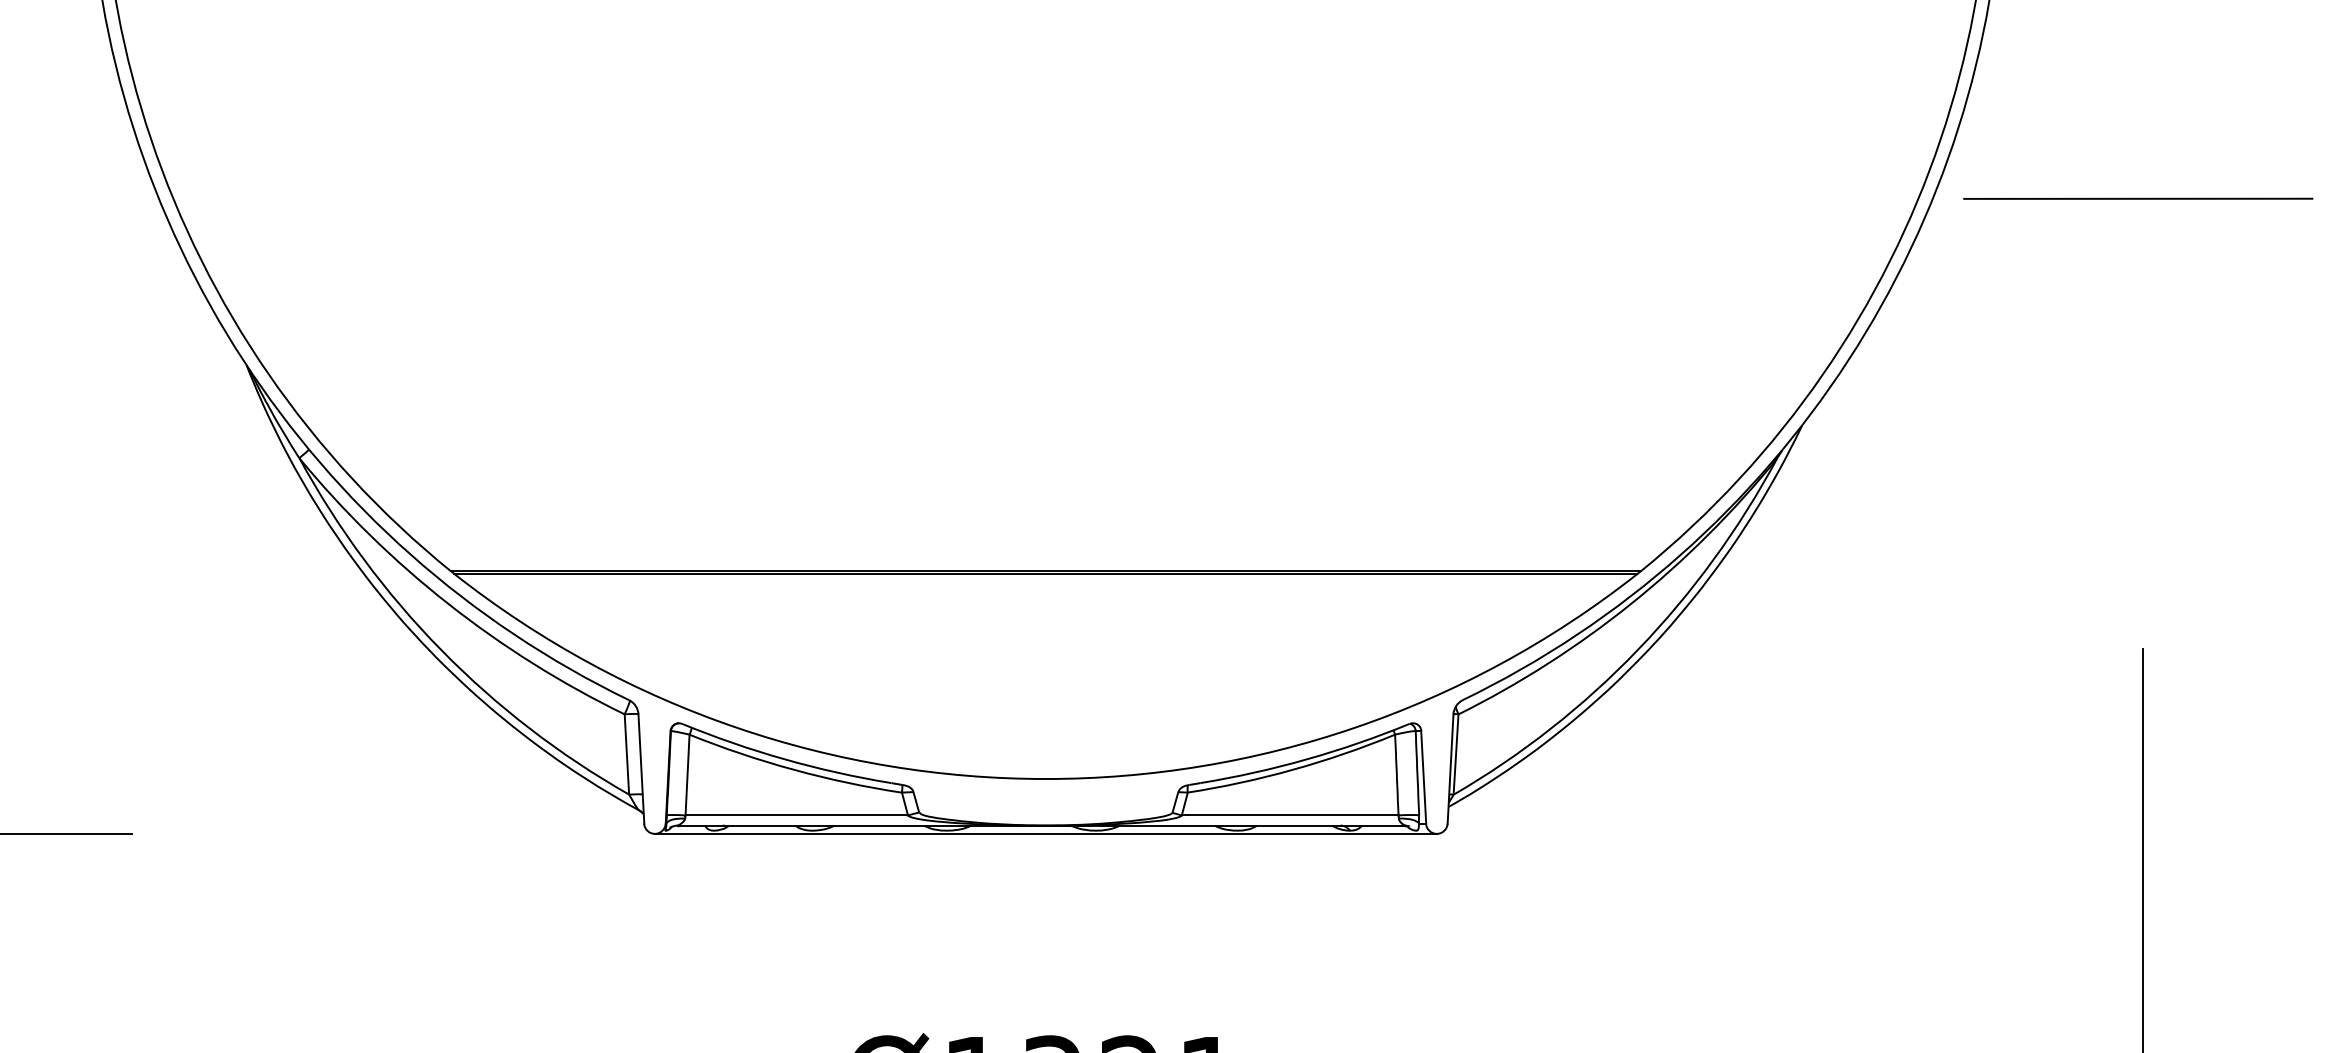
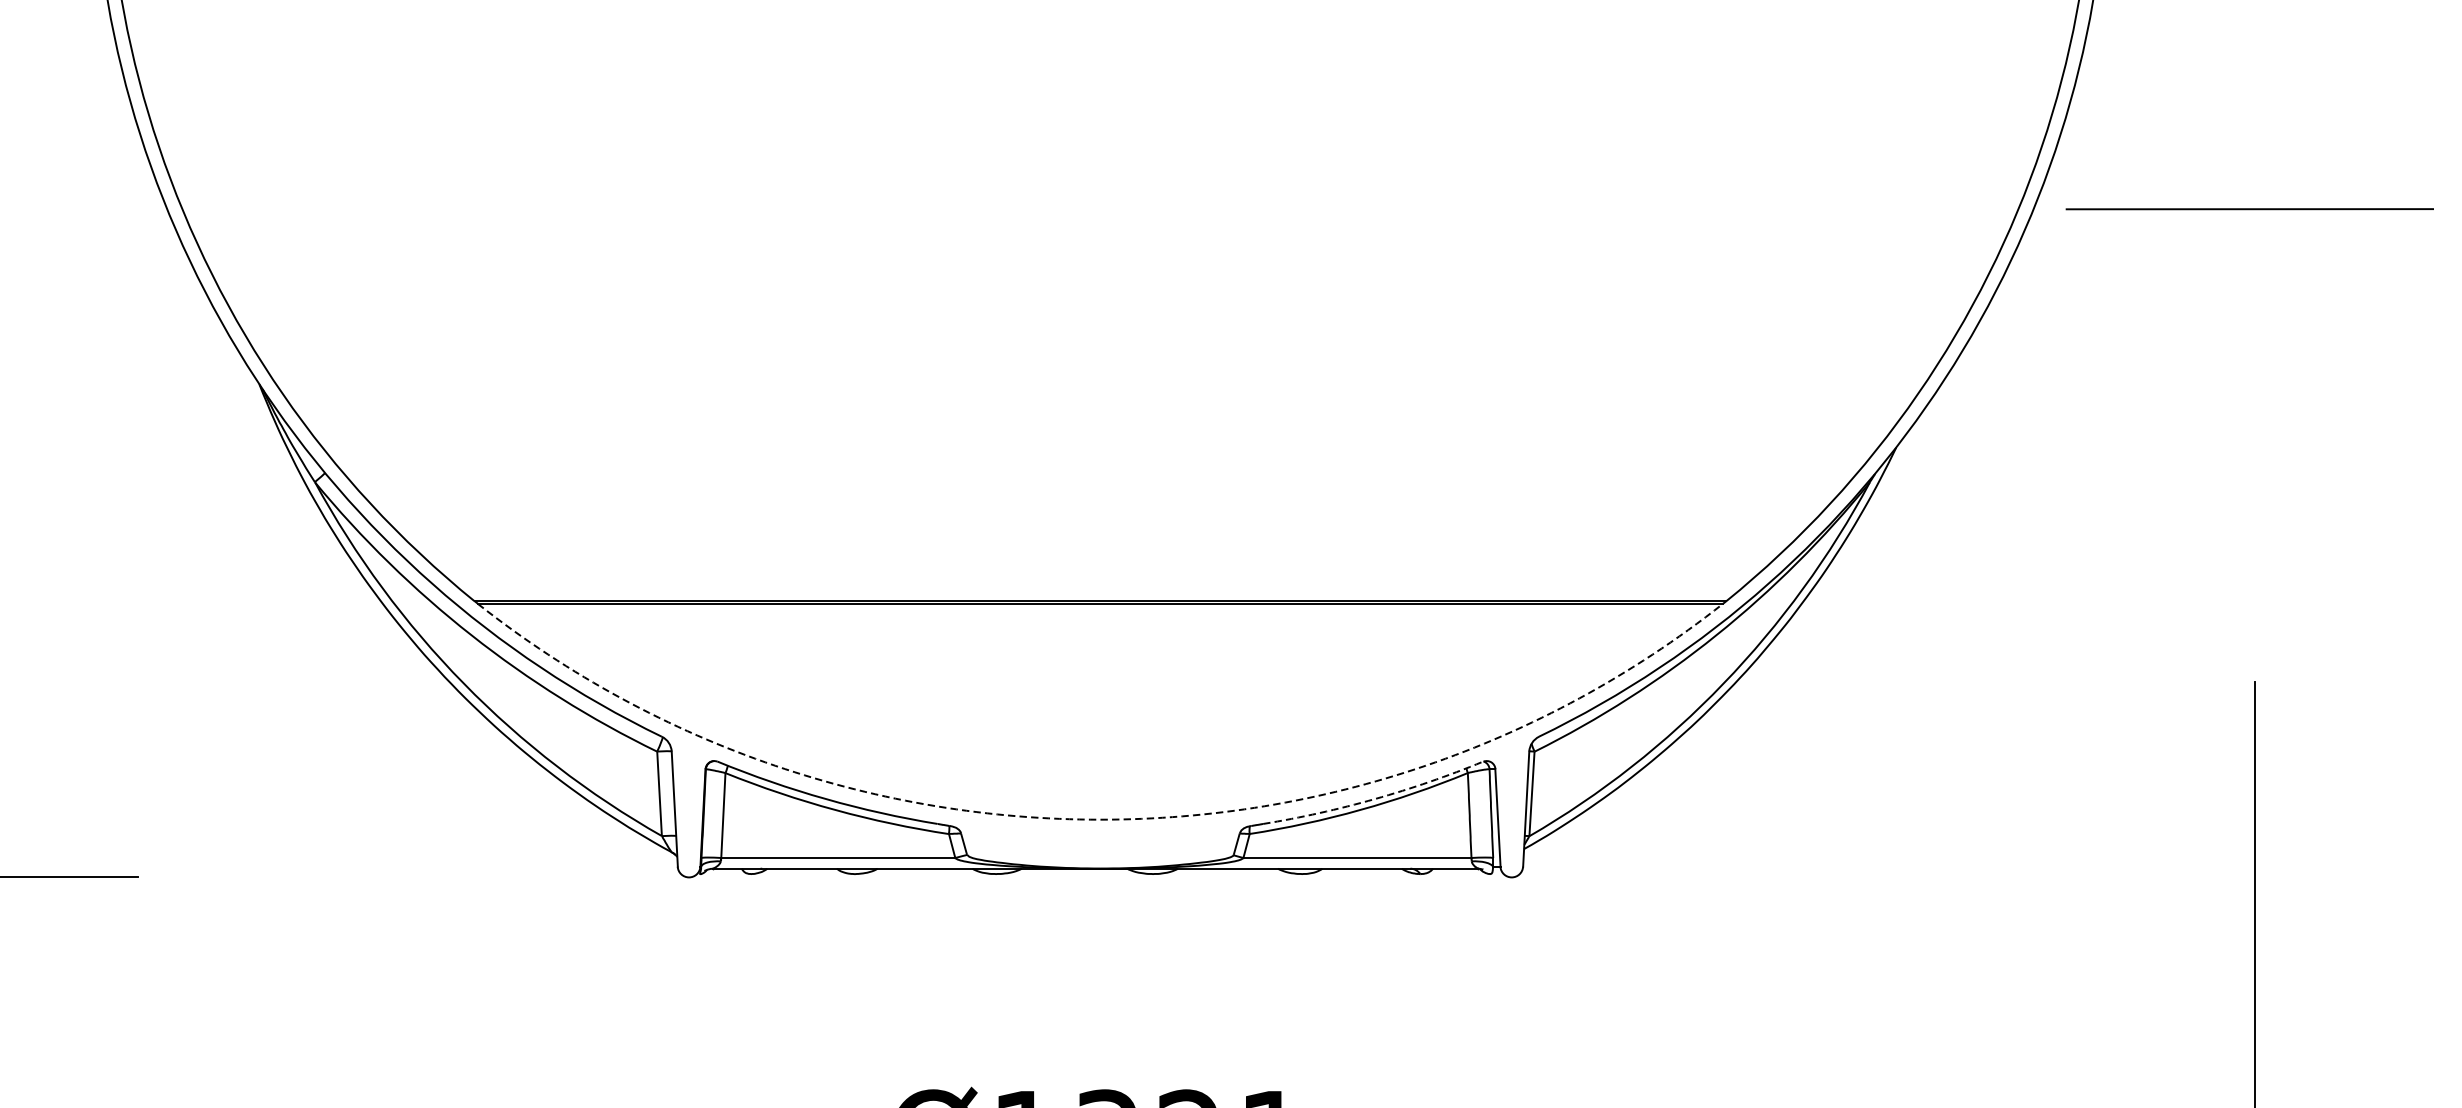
arc: (1306, 759) -> (1374, 799), solid -> dashed
arc: (1045, 779) -> (1100, 820), solid -> dashed
line: (1045, 833) -> (1100, 877), removed

